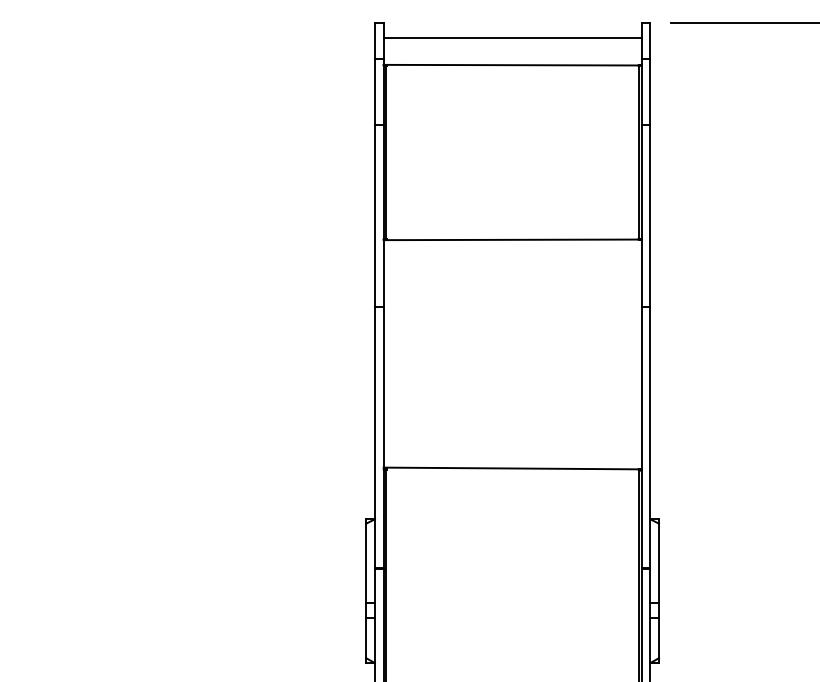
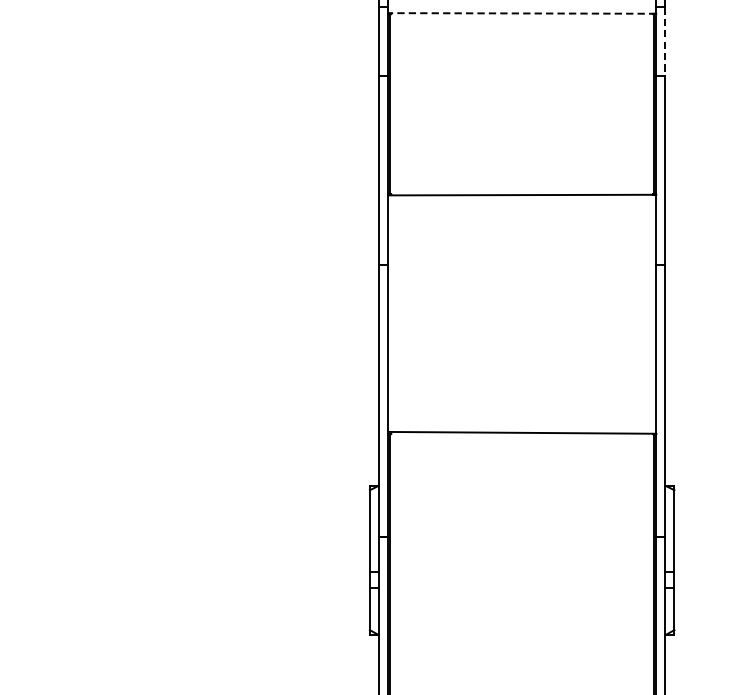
line: (512, 65) -> (522, 13), solid -> dashed
line: (650, 92) -> (665, 41), solid -> dashed

